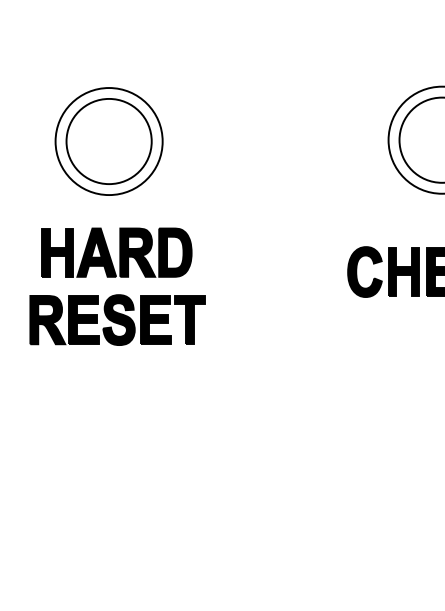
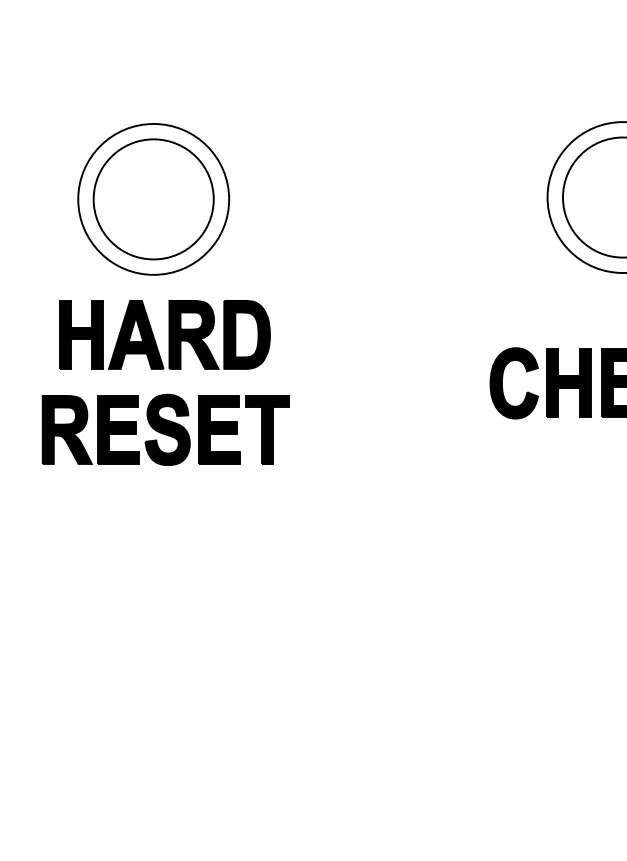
part: (117, 294) -> (165, 393), moved

